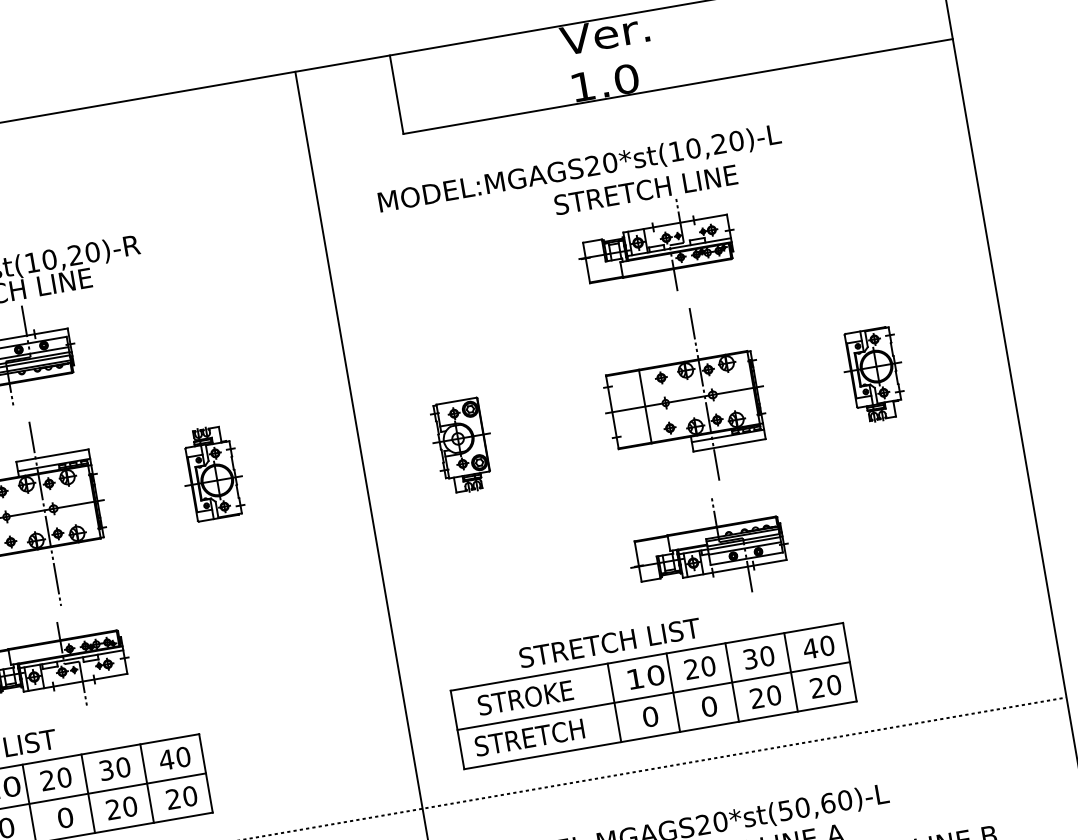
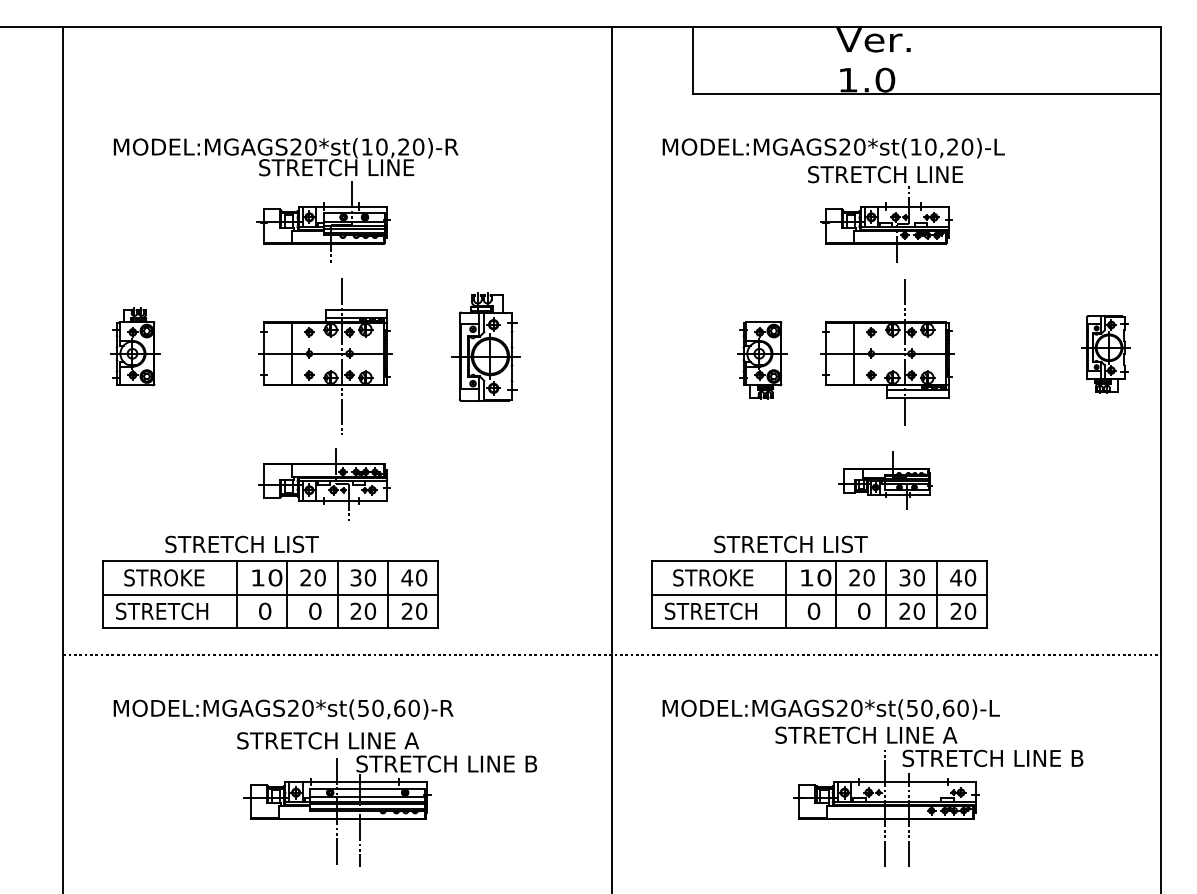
part: (873, 375) -> (1105, 354), moved
part: (463, 446) -> (762, 360), moved
part: (211, 472) -> (485, 346), size x1.4
part: (707, 548) -> (885, 480), size x0.7

